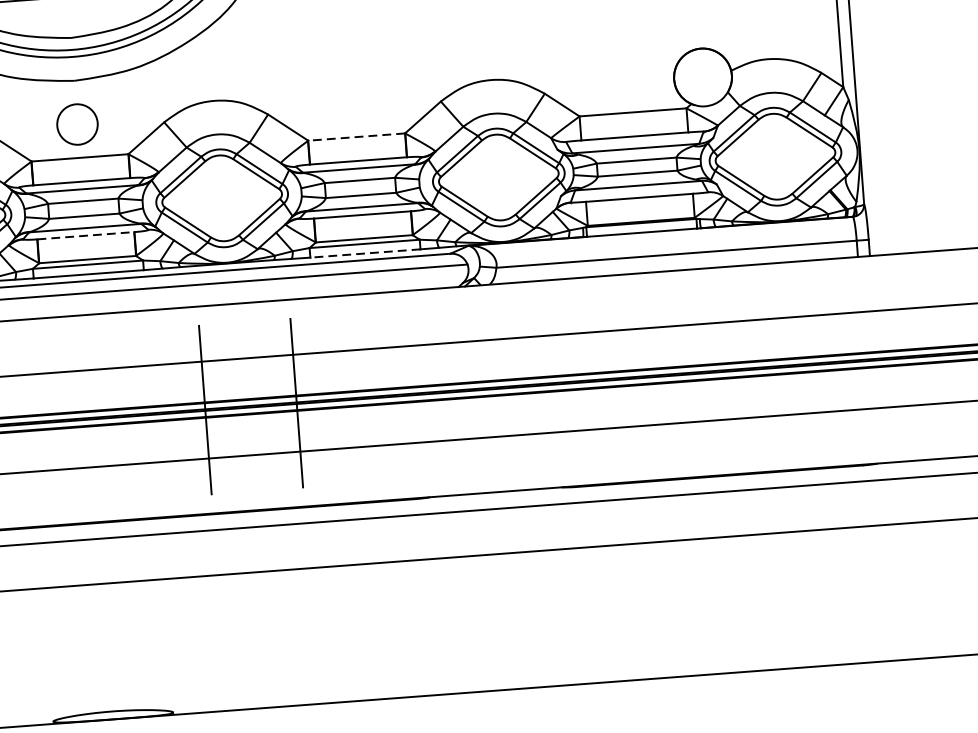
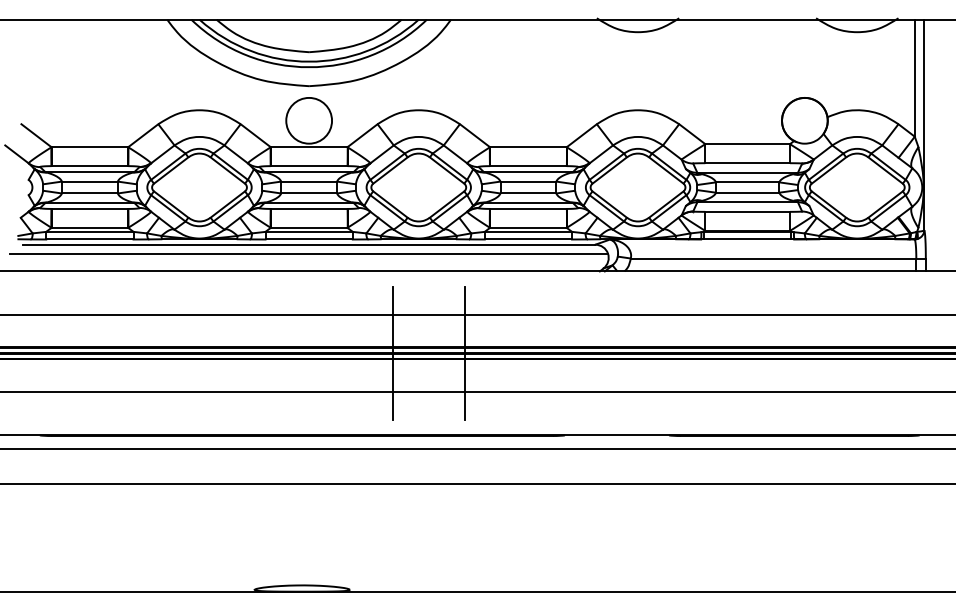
circle: (77, 124) -> (309, 120), size x1.43
line: (355, 137) -> (527, 147), dashed -> solid
line: (86, 235) -> (309, 208), dashed -> solid
line: (365, 253) -> (528, 239), dashed -> solid

